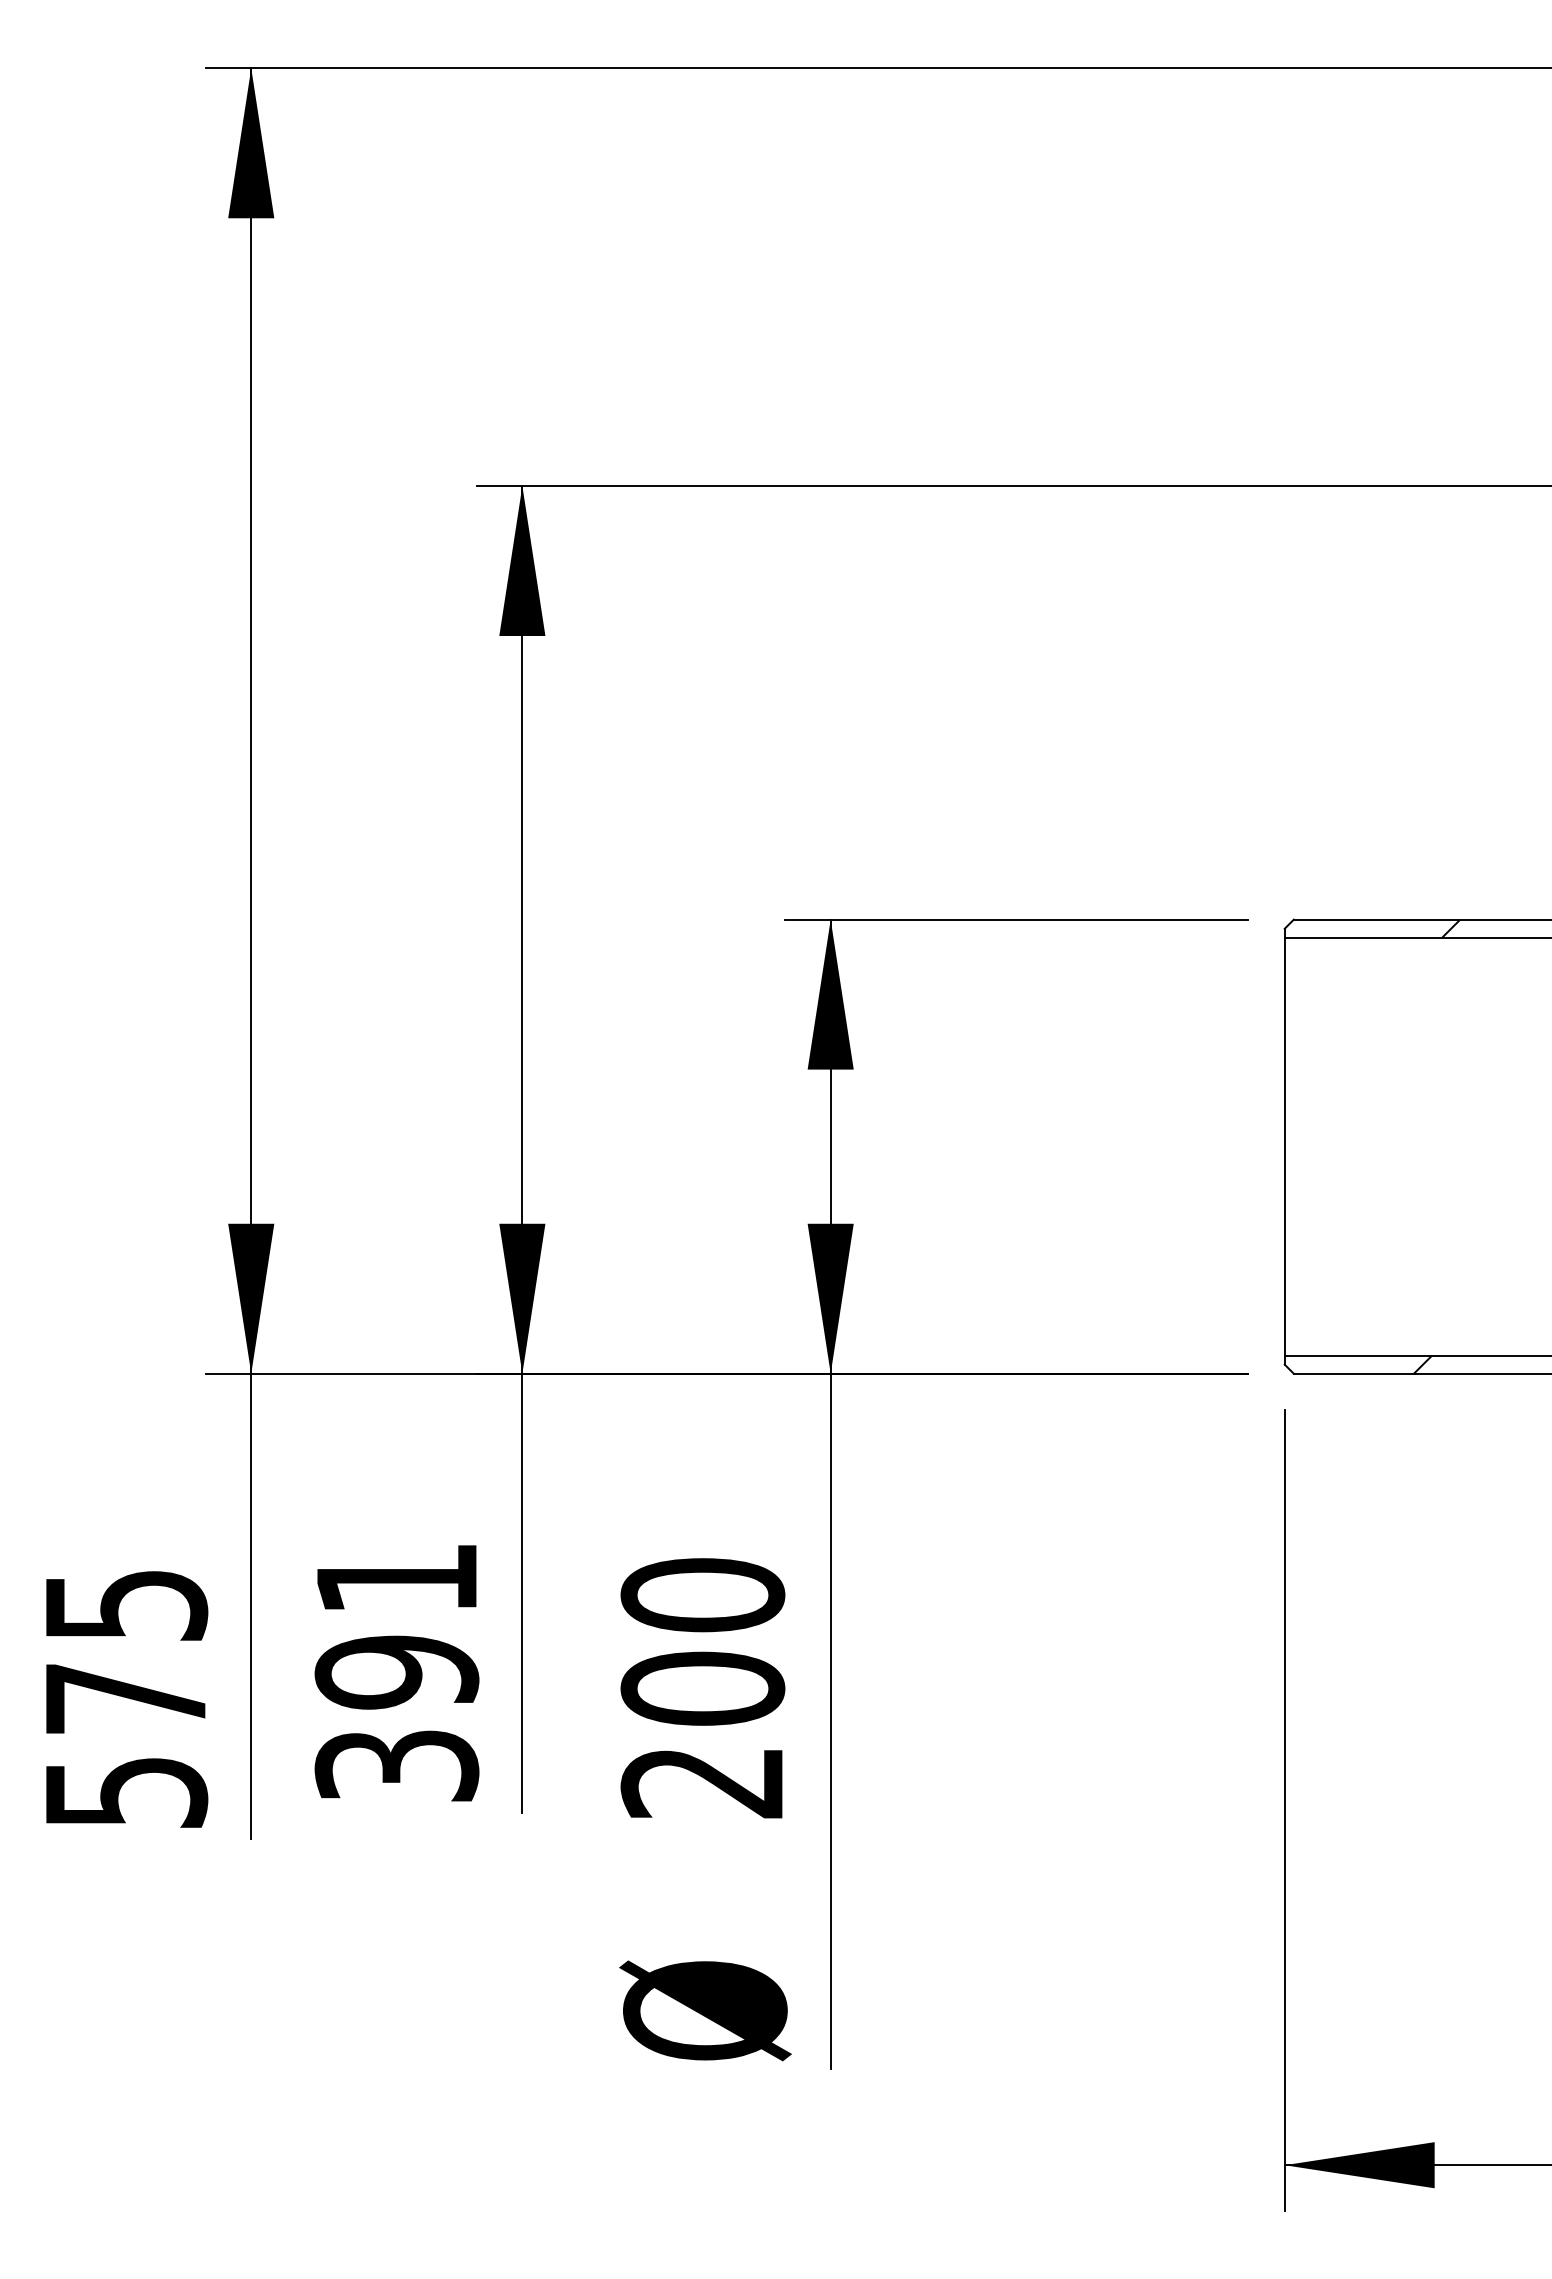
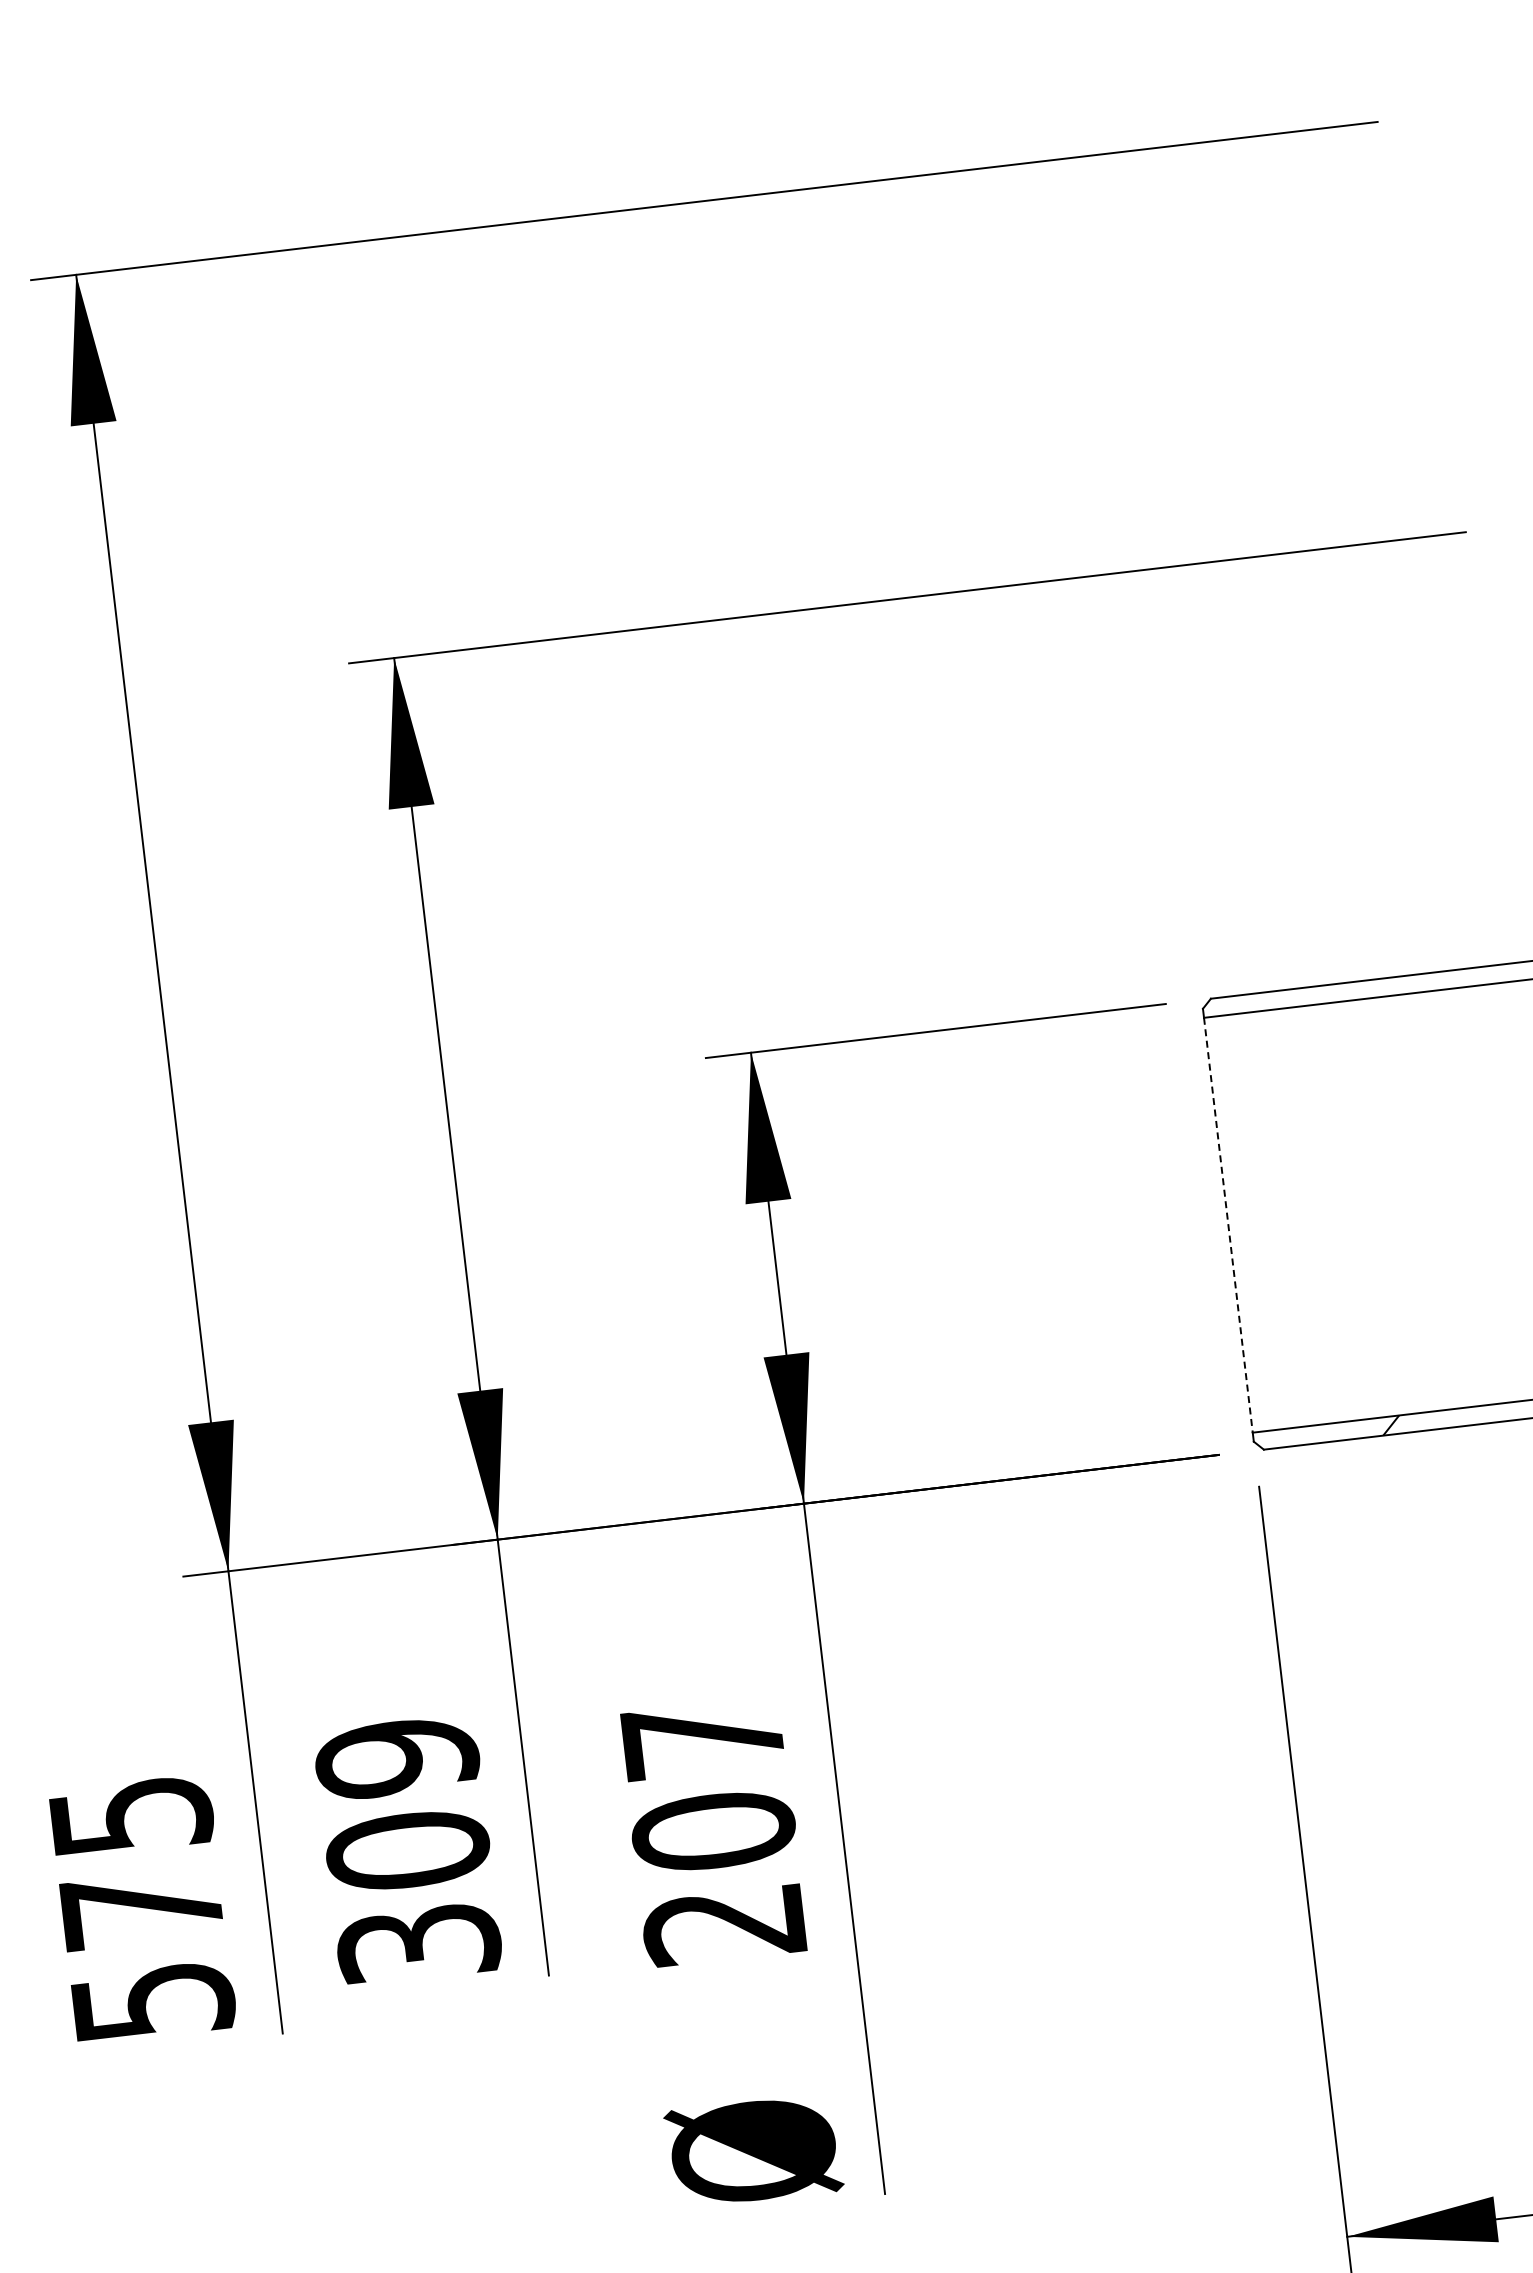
hatch: (1451, 928) -> (1368, 989), removed
line: (1284, 1146) -> (1228, 1225), solid -> dashed
text: (702, 1595) -> (702, 1738), 200 -> 207
text: (396, 1625) -> (402, 1804), 391 -> 309

